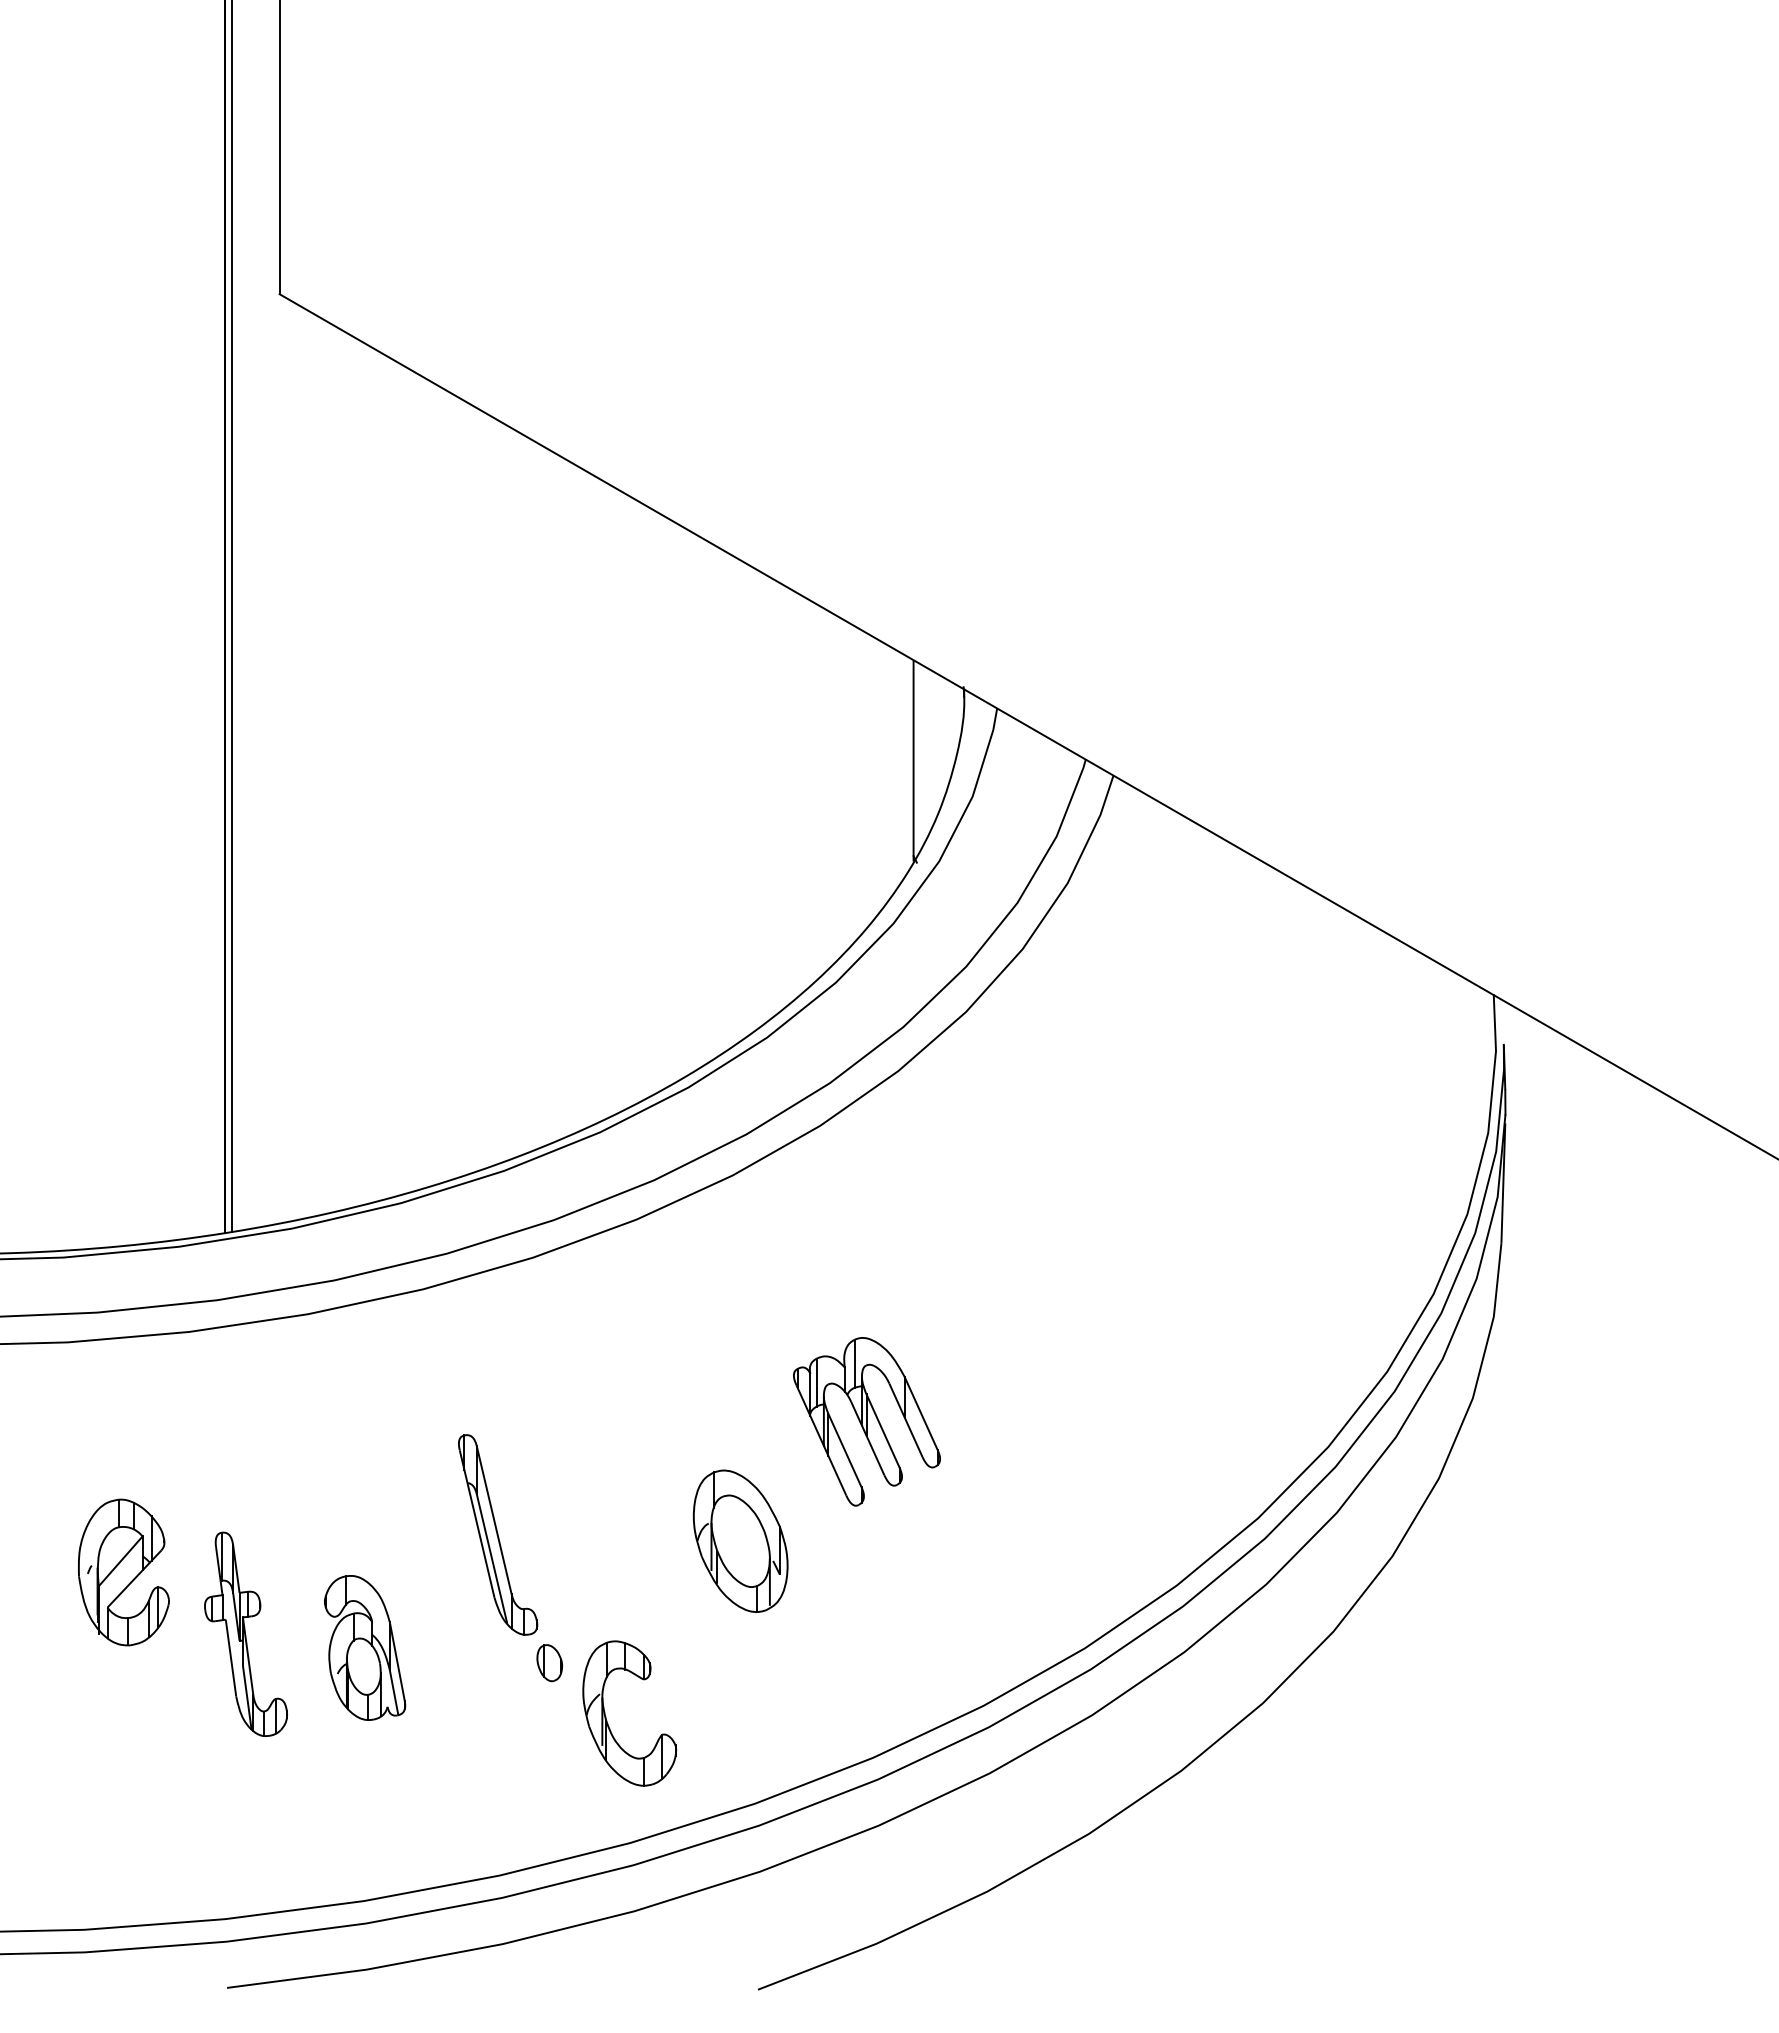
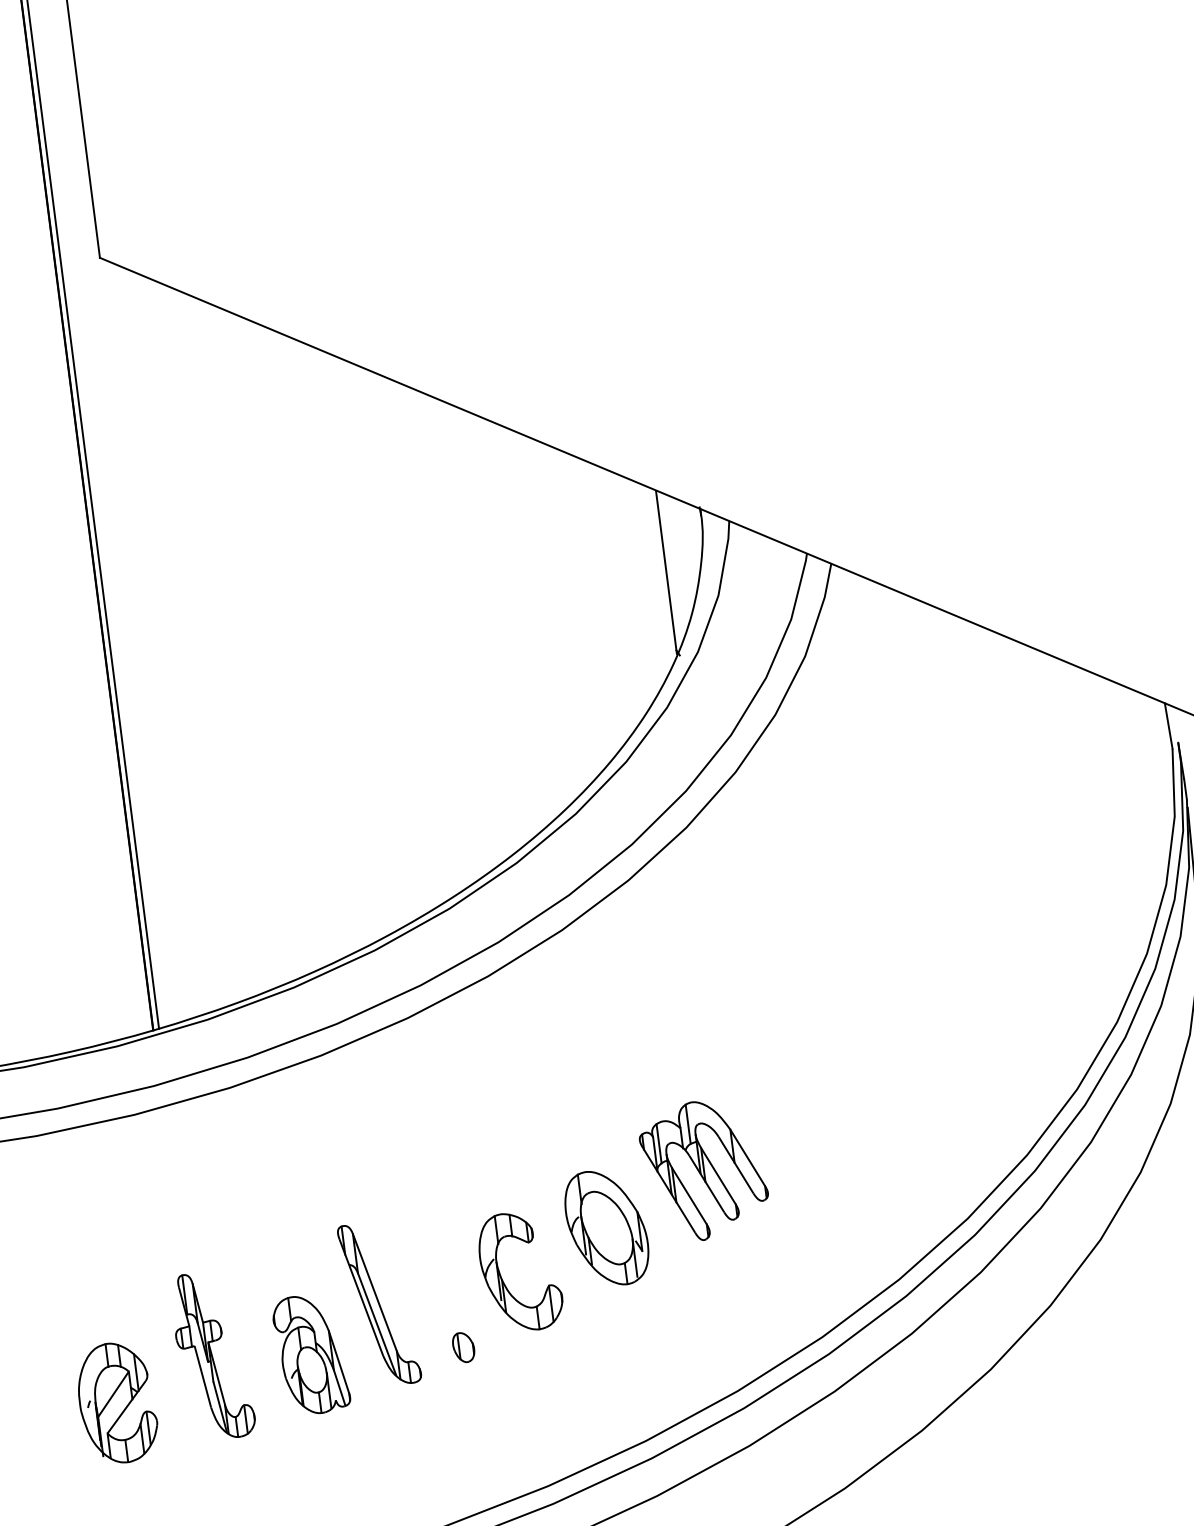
part: (866, 1421) -> (703, 1170), moved
part: (498, 1534) -> (379, 1303), moved
part: (123, 1572) -> (117, 1403), moved
part: (607, 1720) -> (502, 1279), moved

